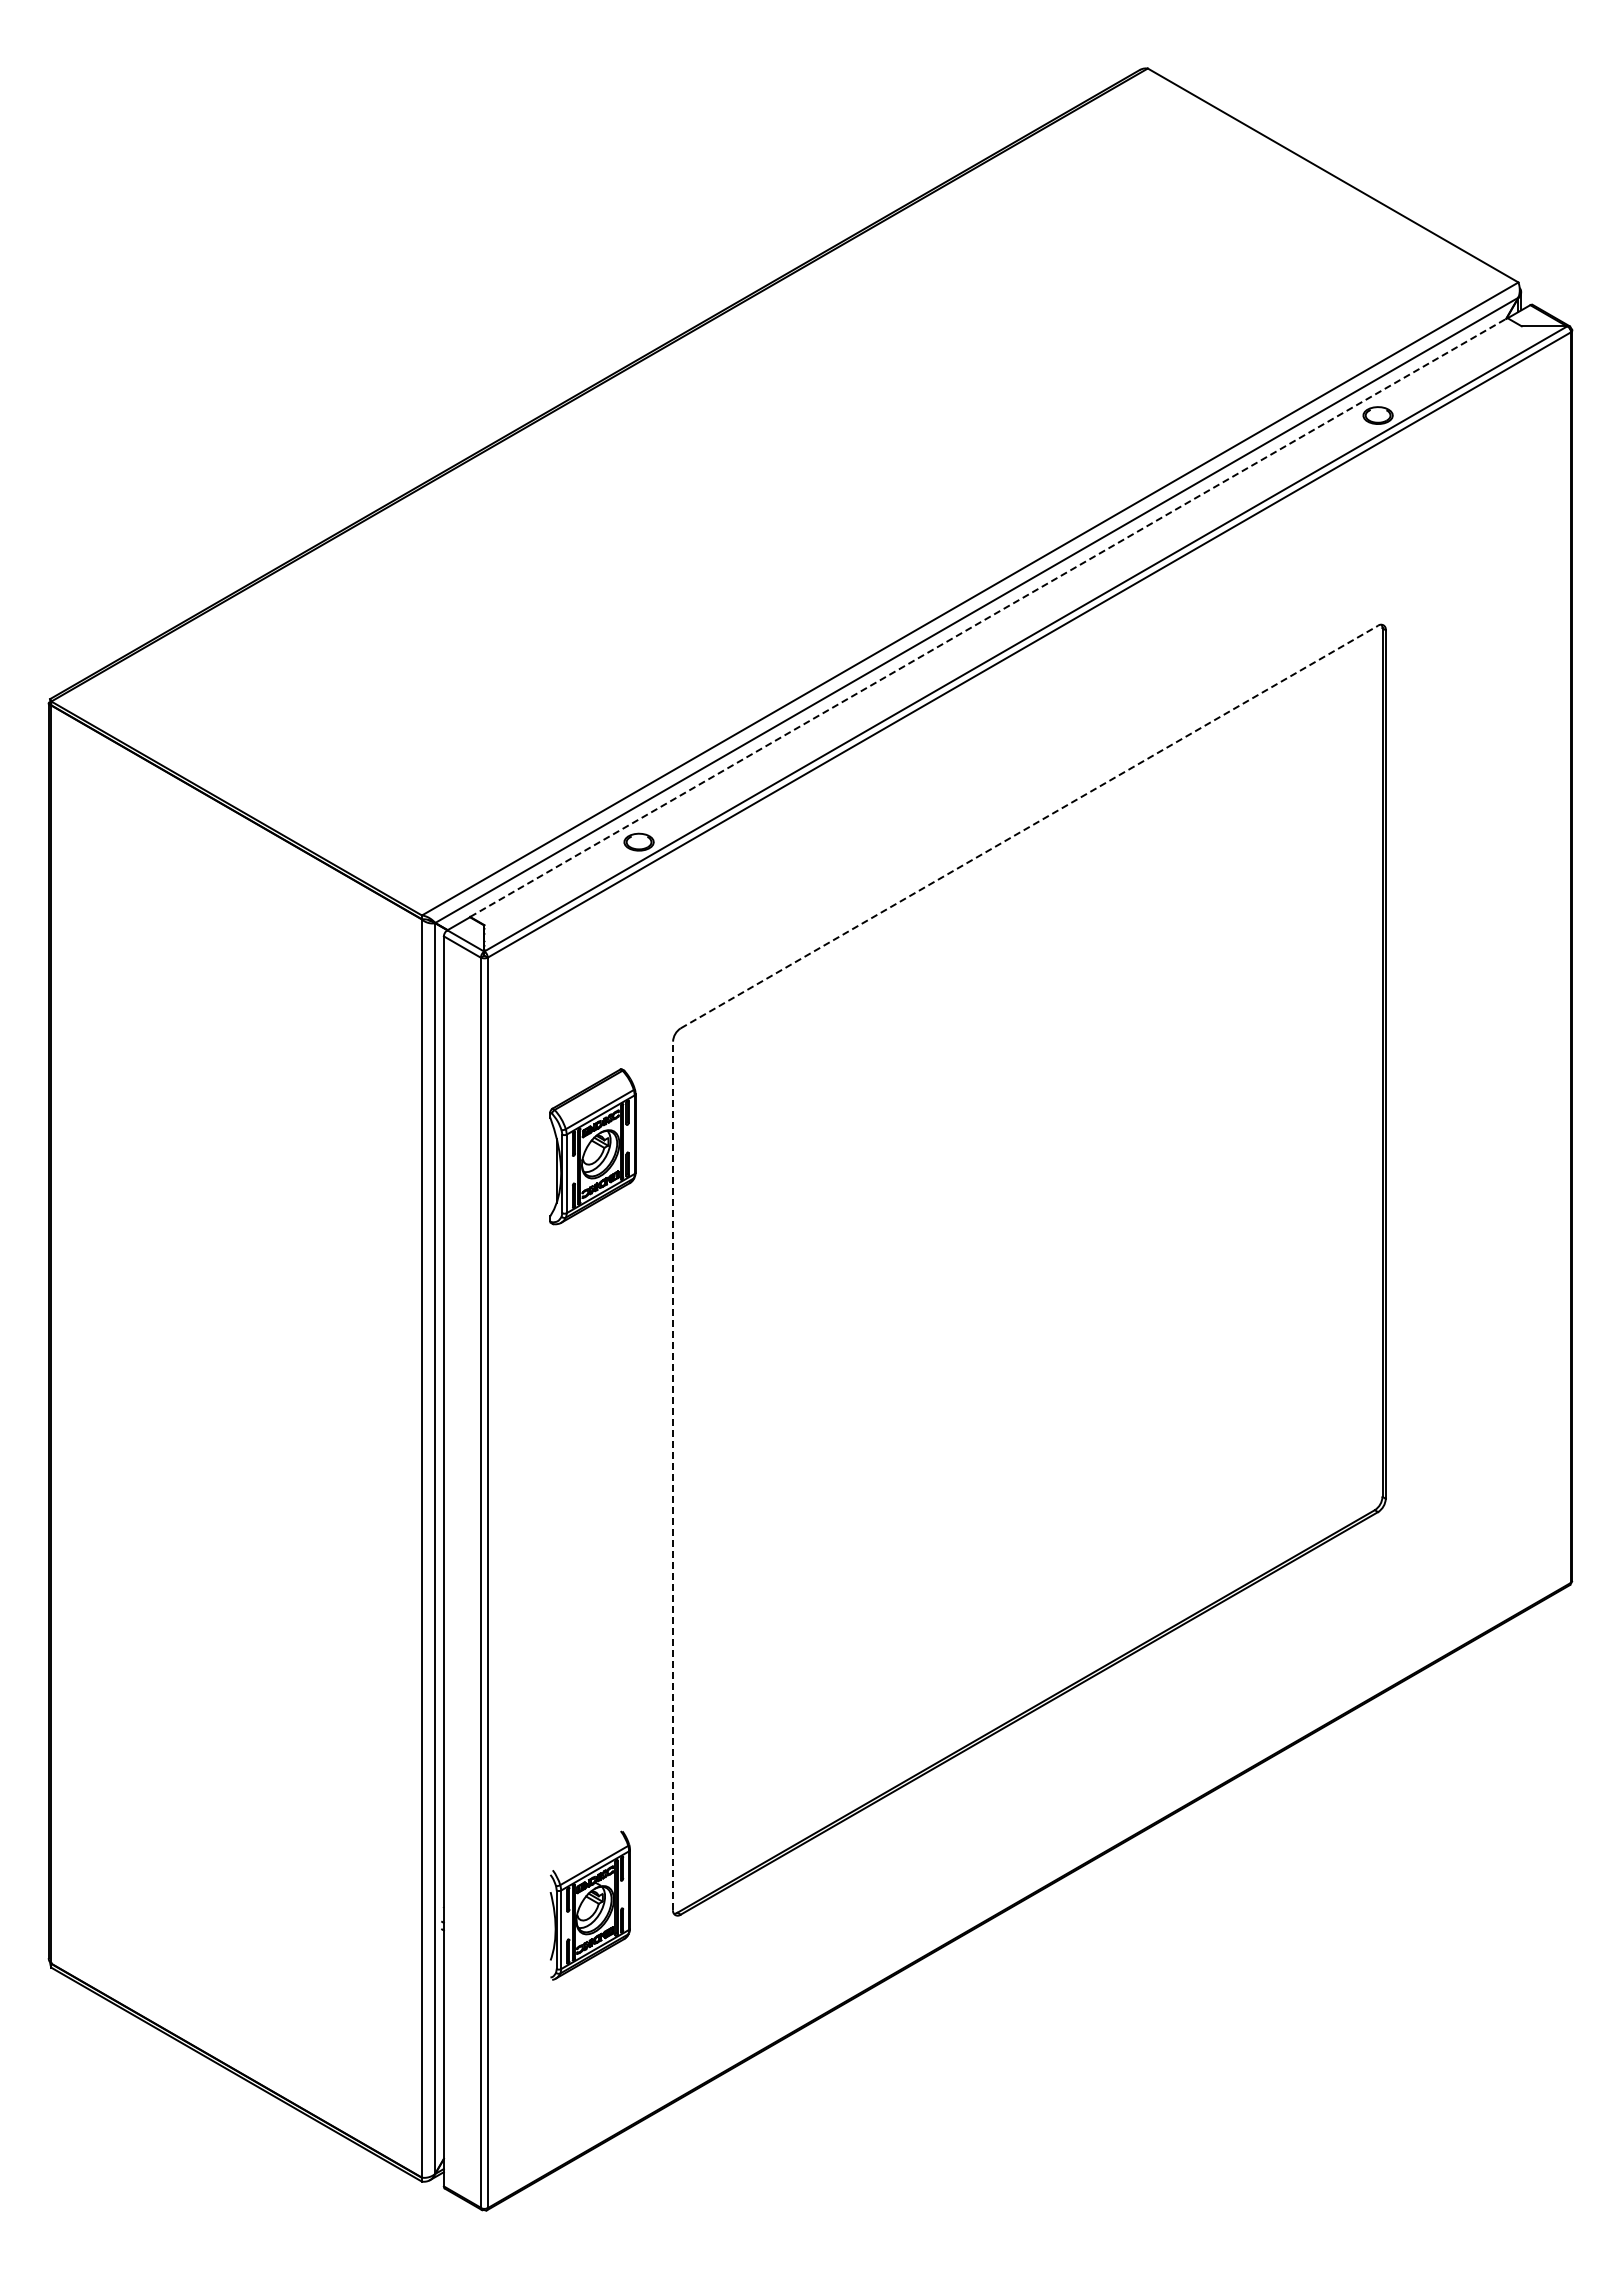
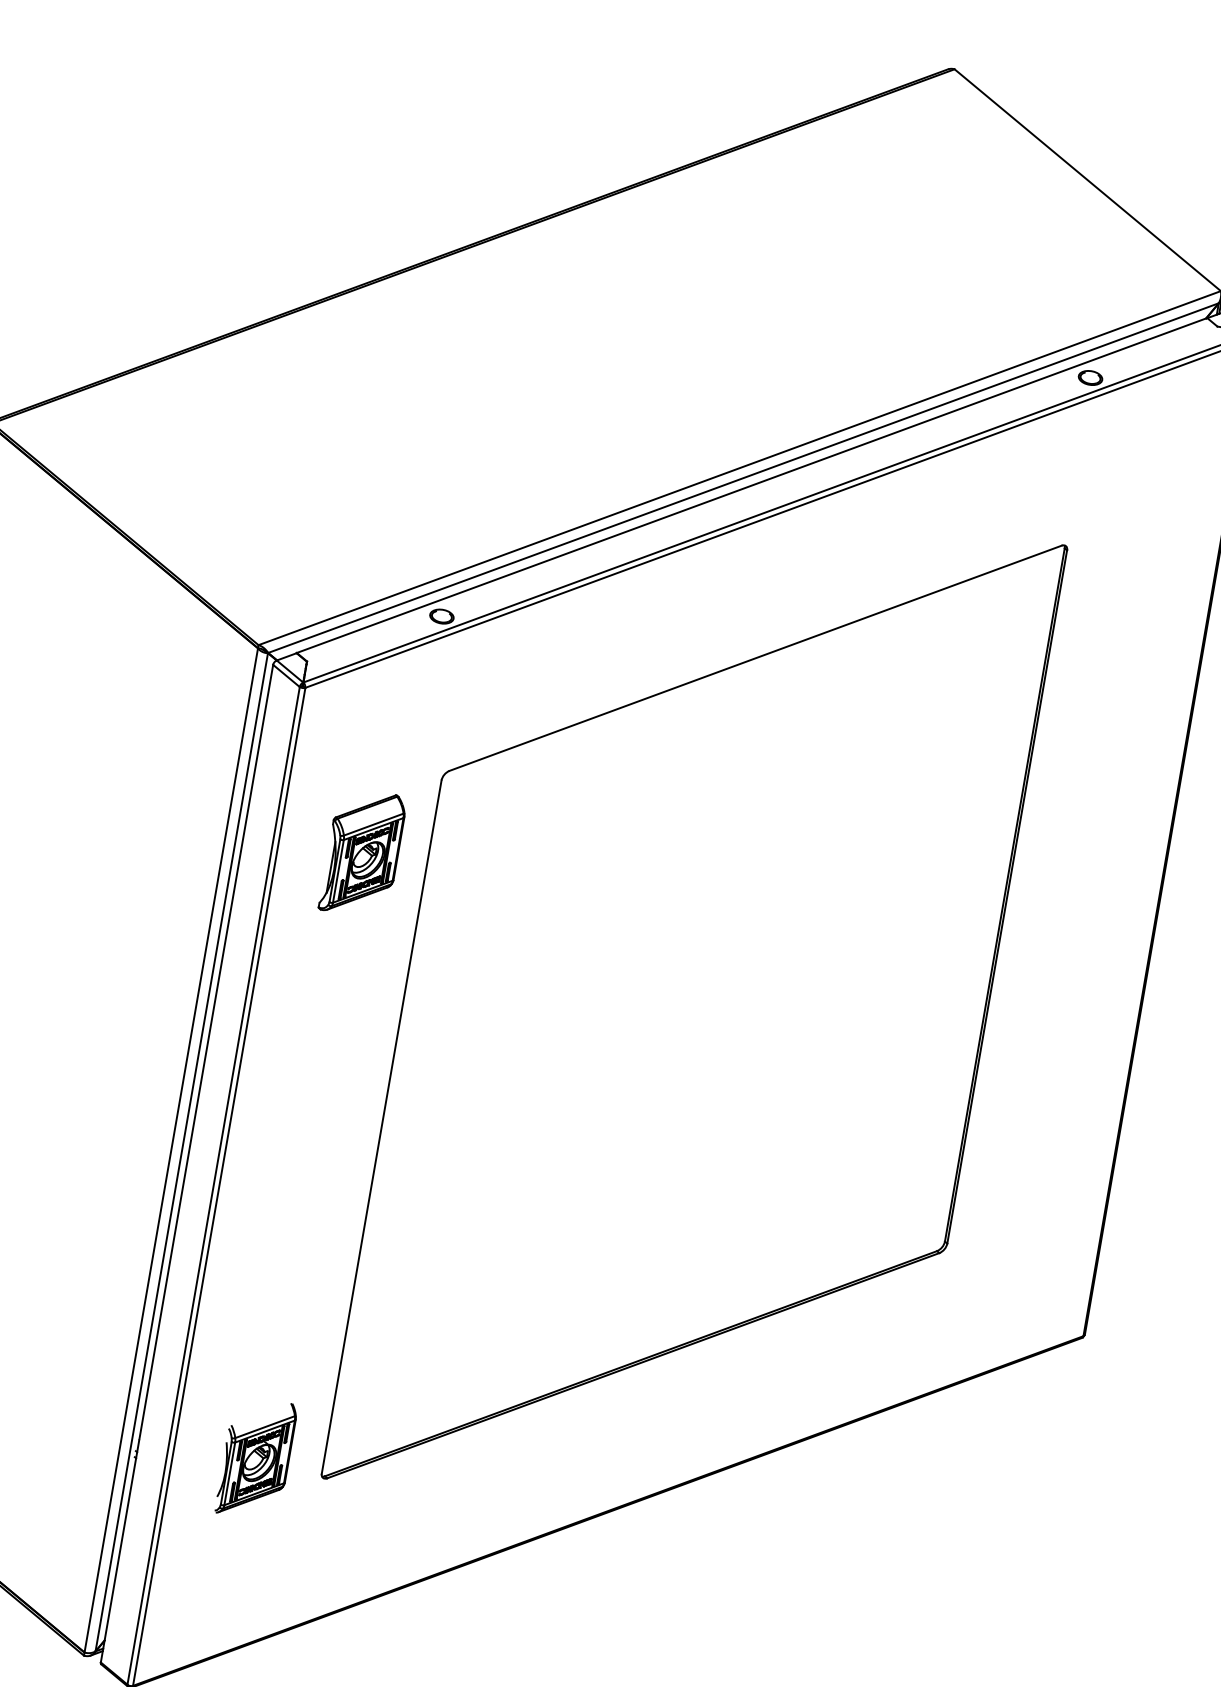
line: (988, 617) -> (751, 485), dashed -> solid
line: (1029, 827) -> (755, 658), dashed -> solid
line: (673, 1475) -> (382, 1126), dashed -> solid

